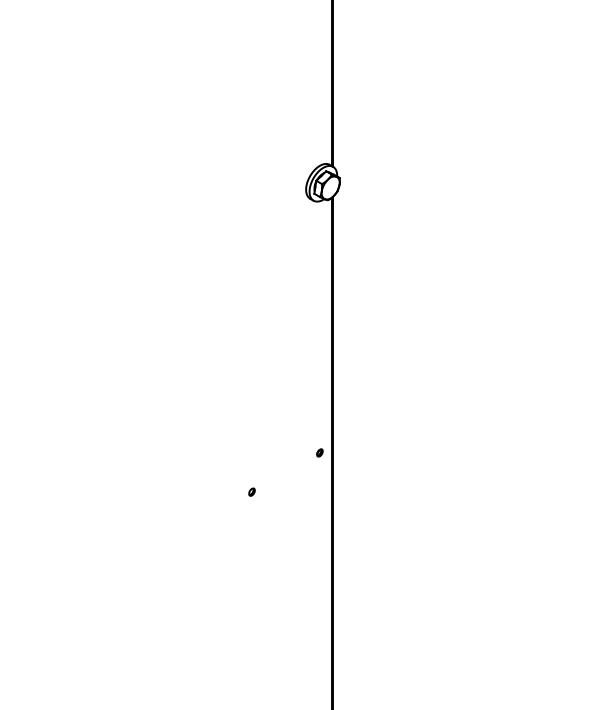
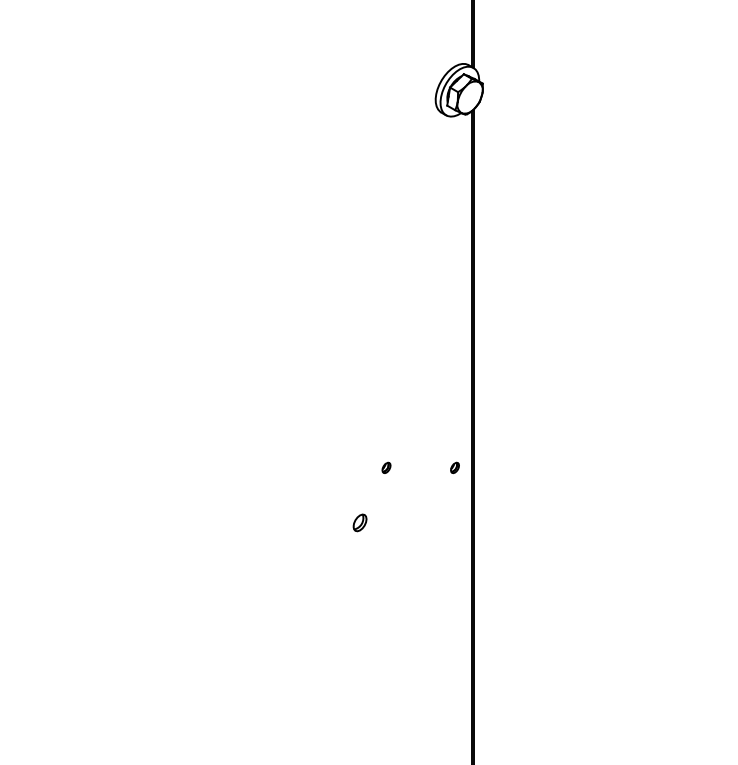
part: (270, 452) -> (385, 467), added
part: (251, 491) -> (359, 521), size x1.6

